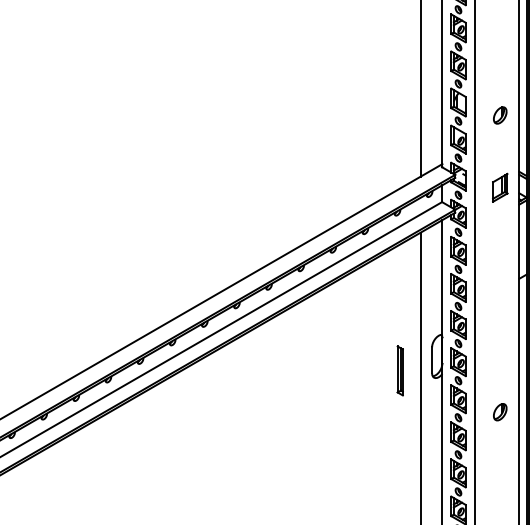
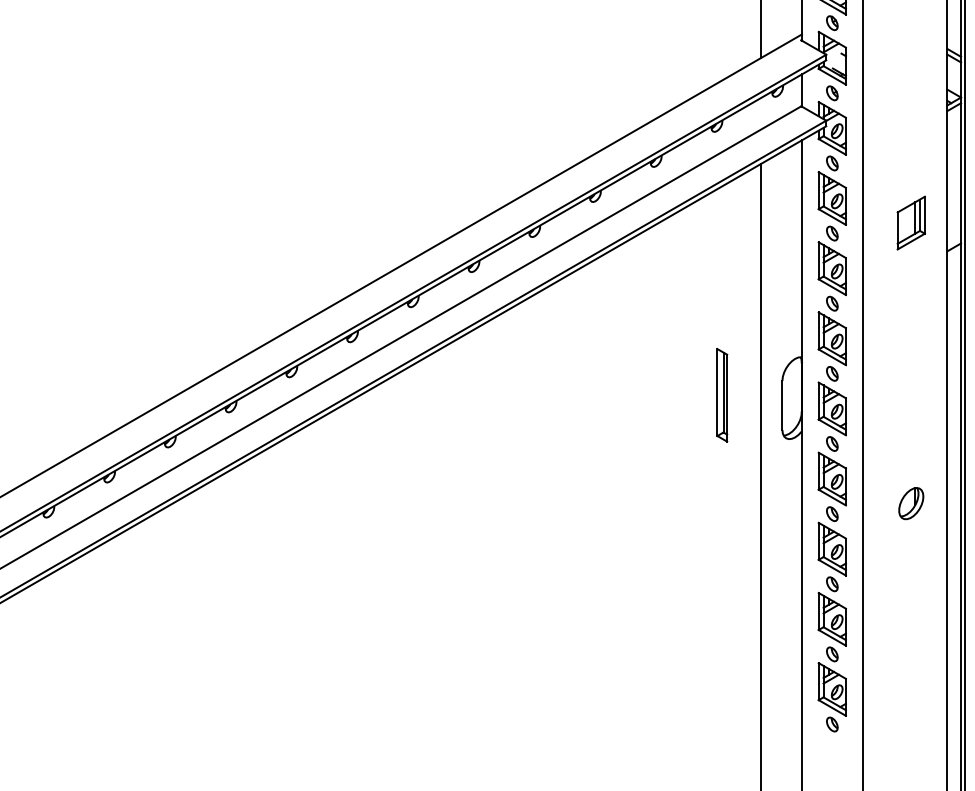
part: (500, 187) -> (911, 222), moved
part: (399, 370) -> (720, 394), moved

